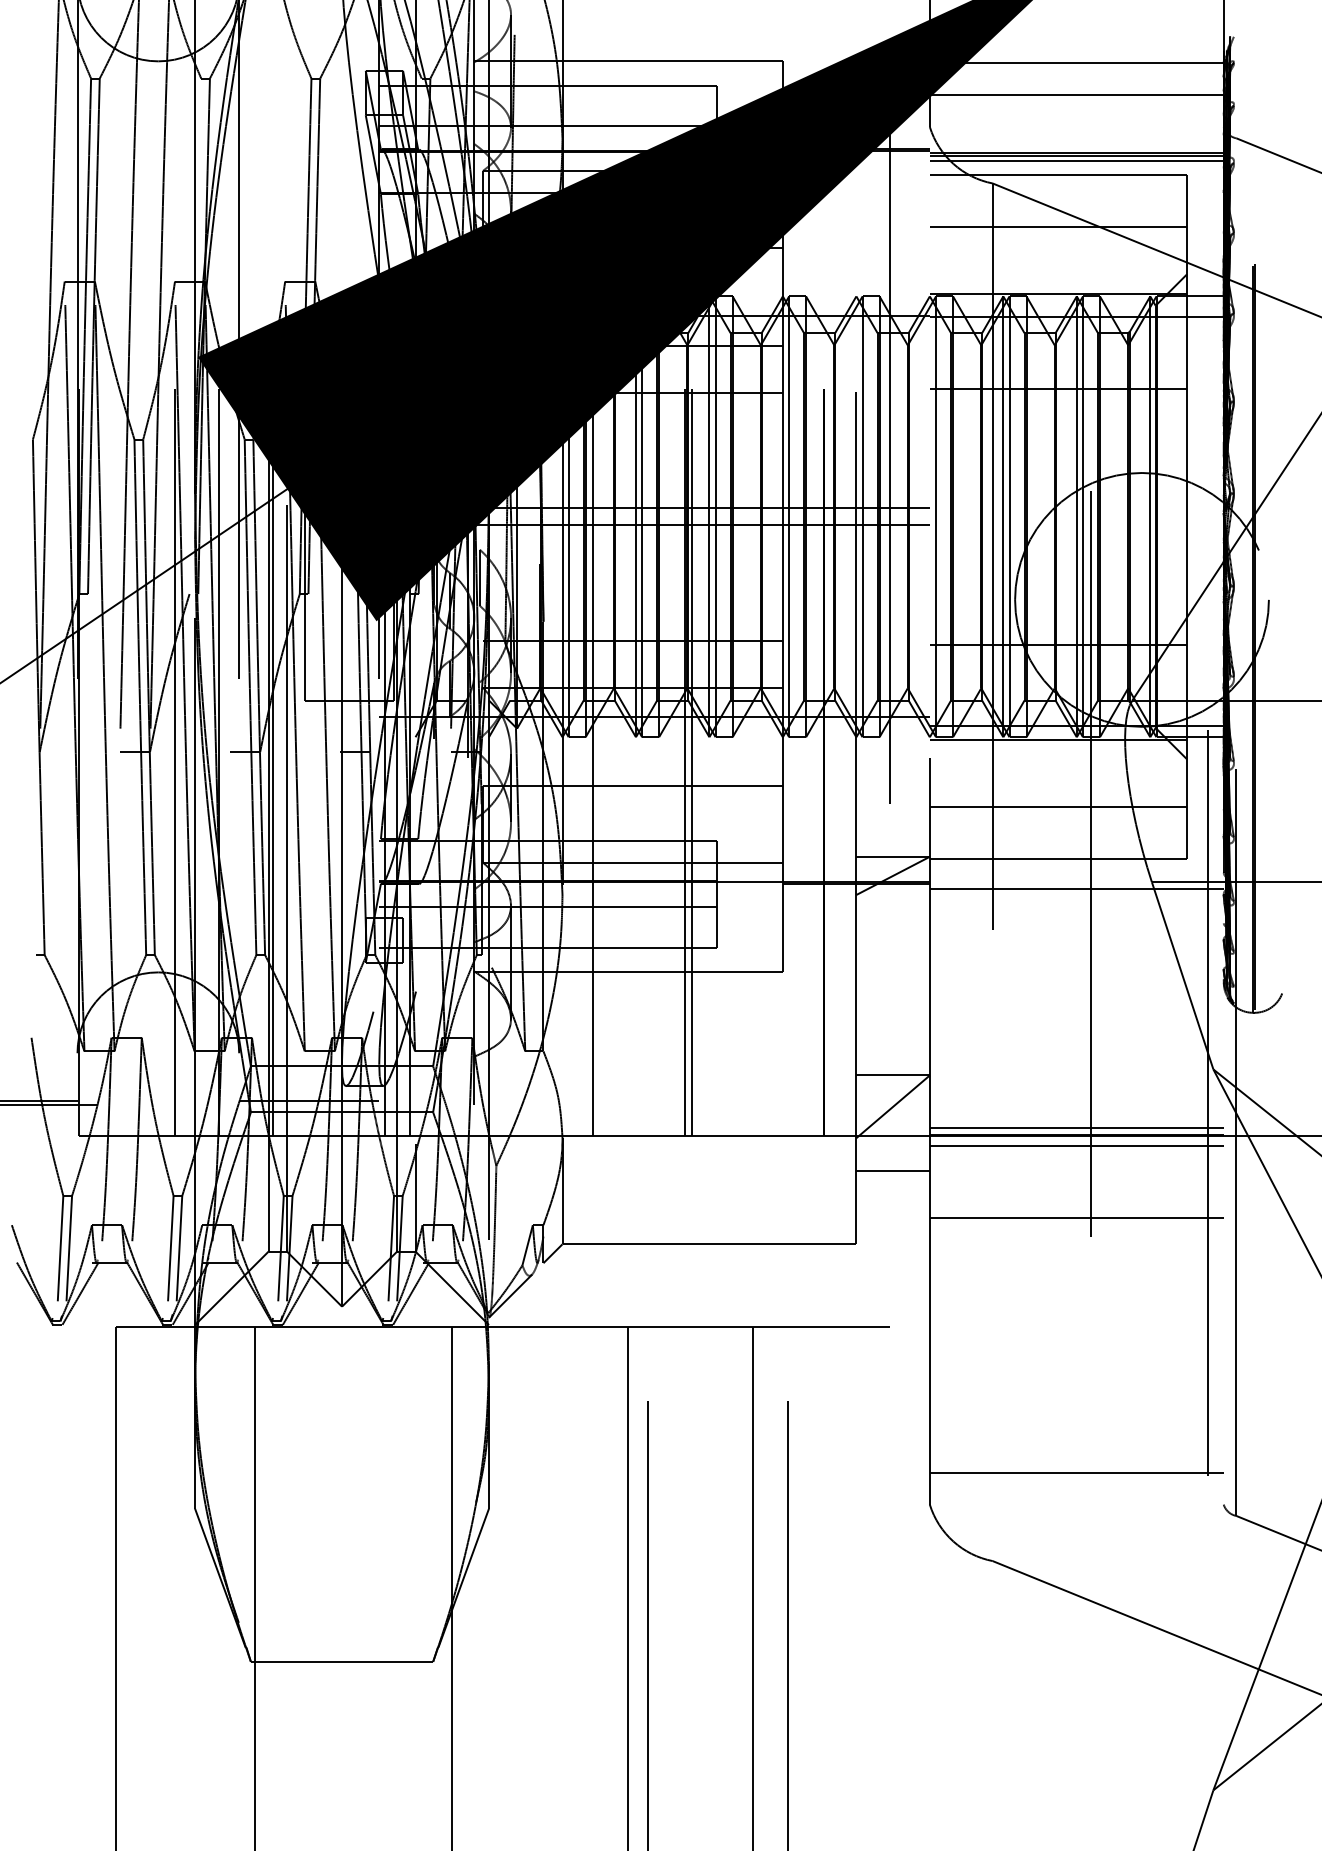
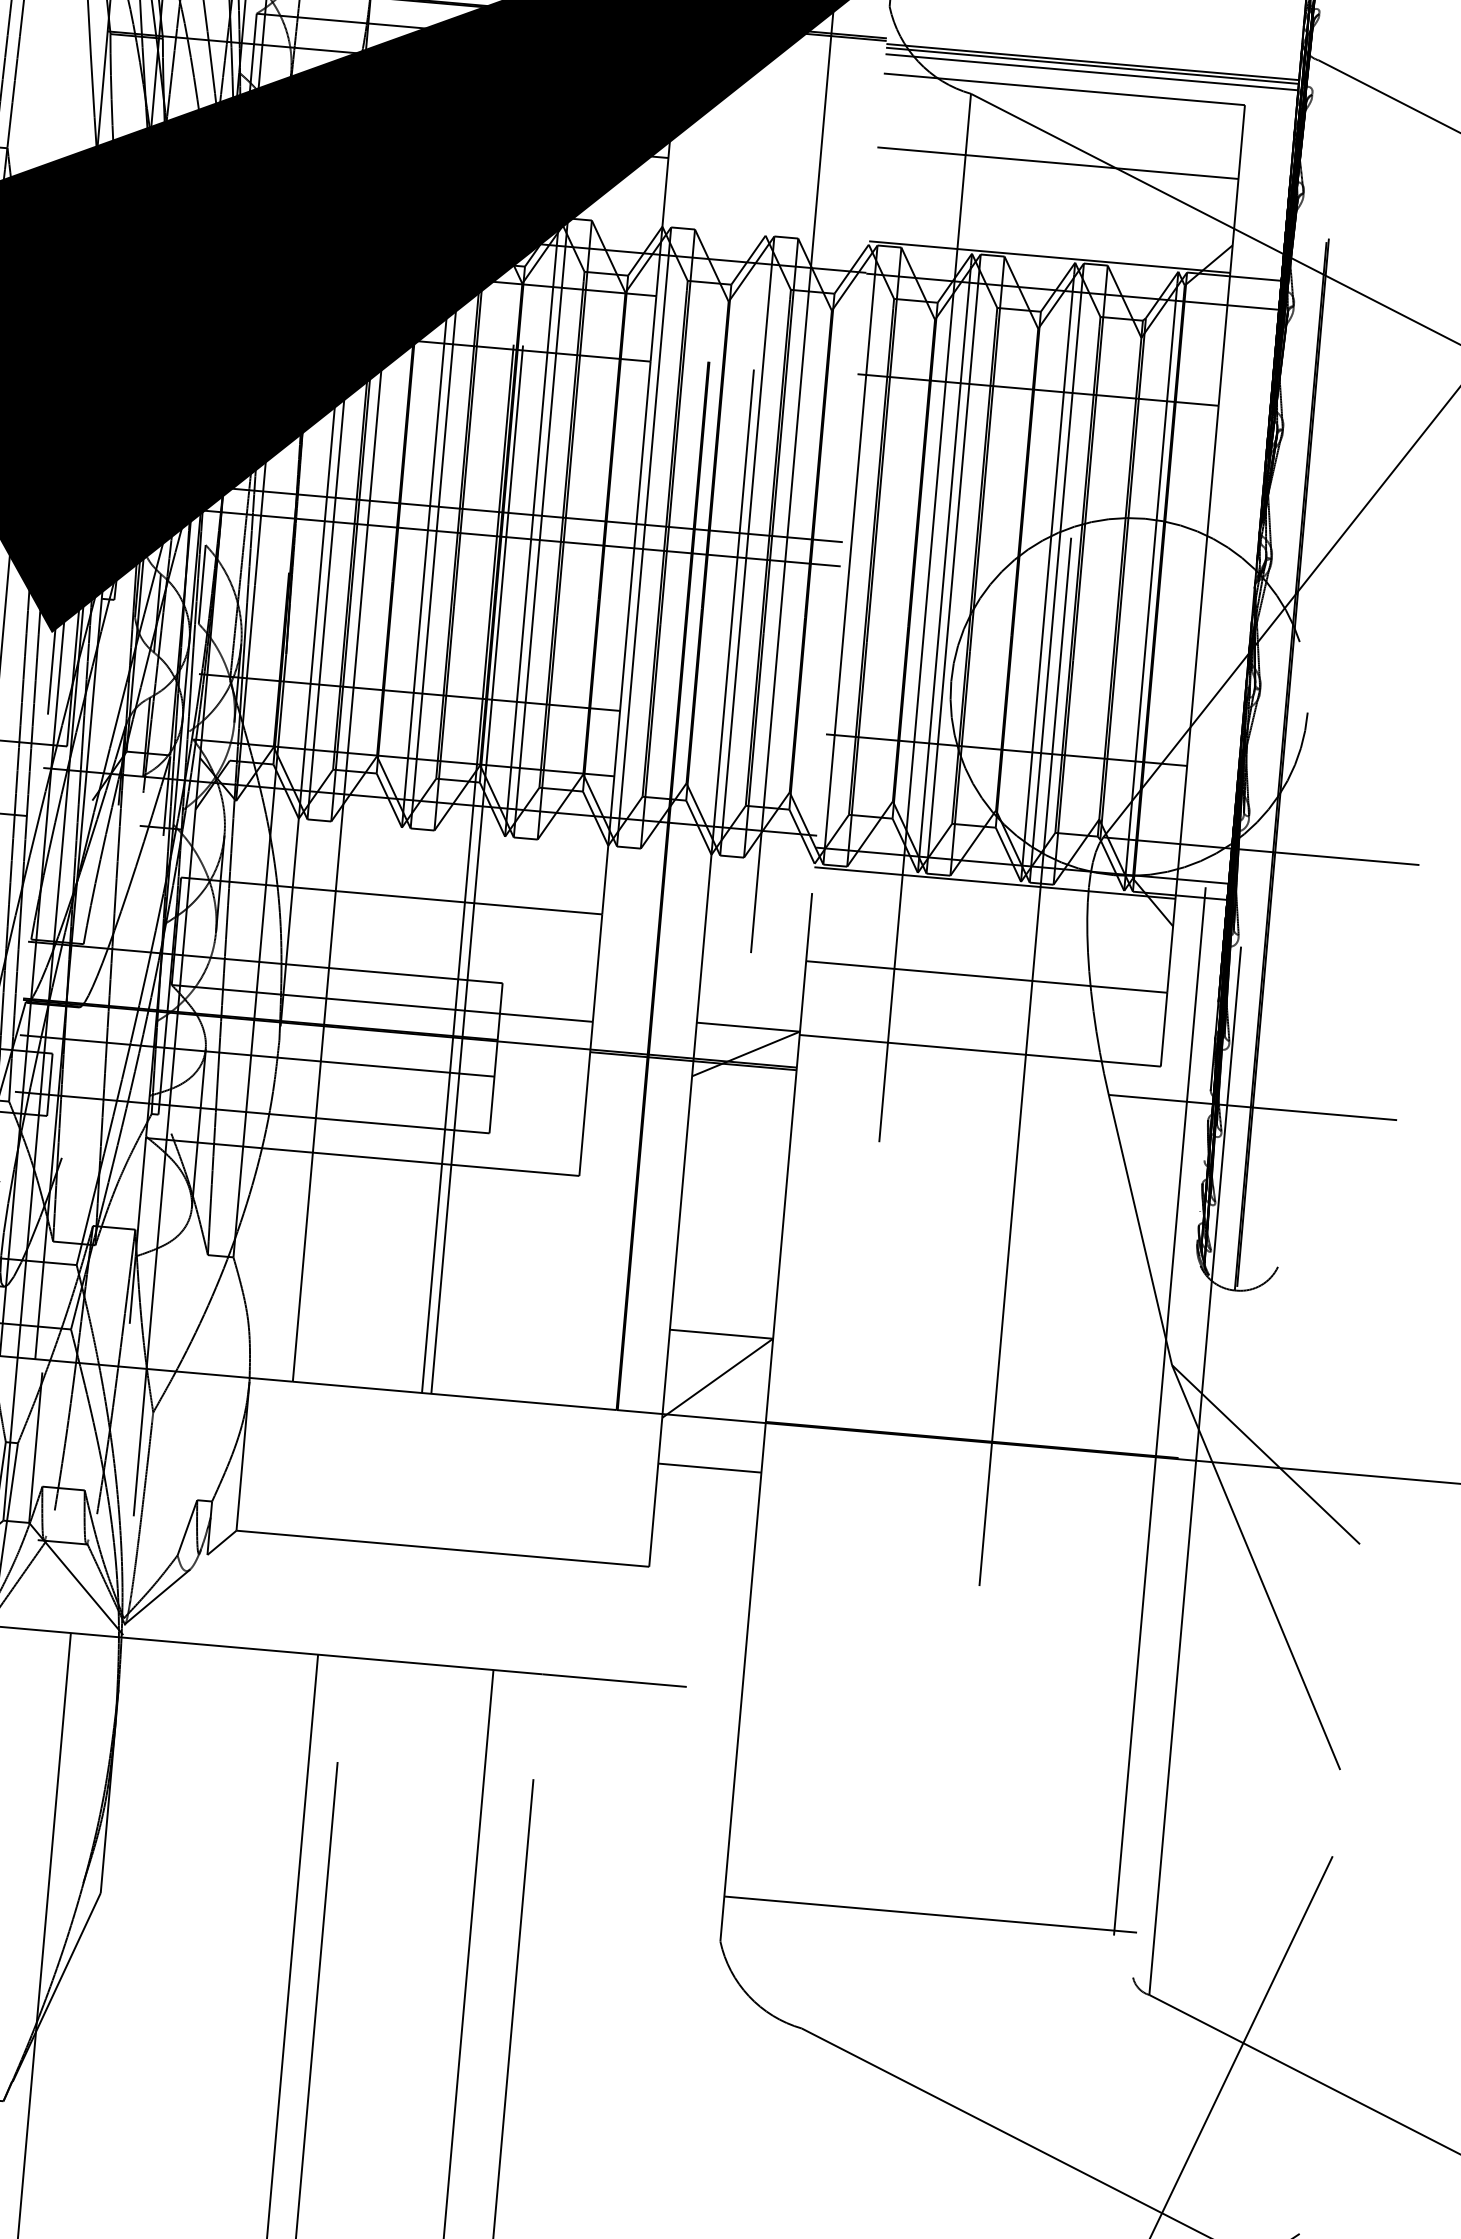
line: (1076, 889) -> (1001, 1095), removed
line: (1076, 1128) -> (972, 1431), removed
line: (1076, 1145) -> (970, 1455), removed
line: (1076, 1218) -> (961, 1557), removed

